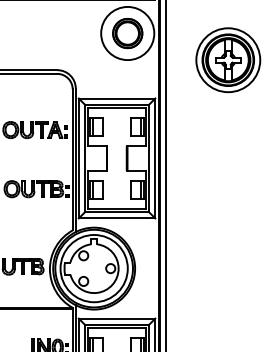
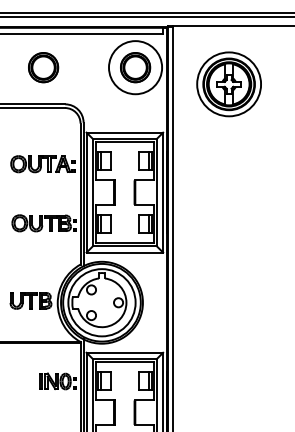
part: (35, 33) -> (43, 67), added
part: (227, 60) -> (228, 84), moved

